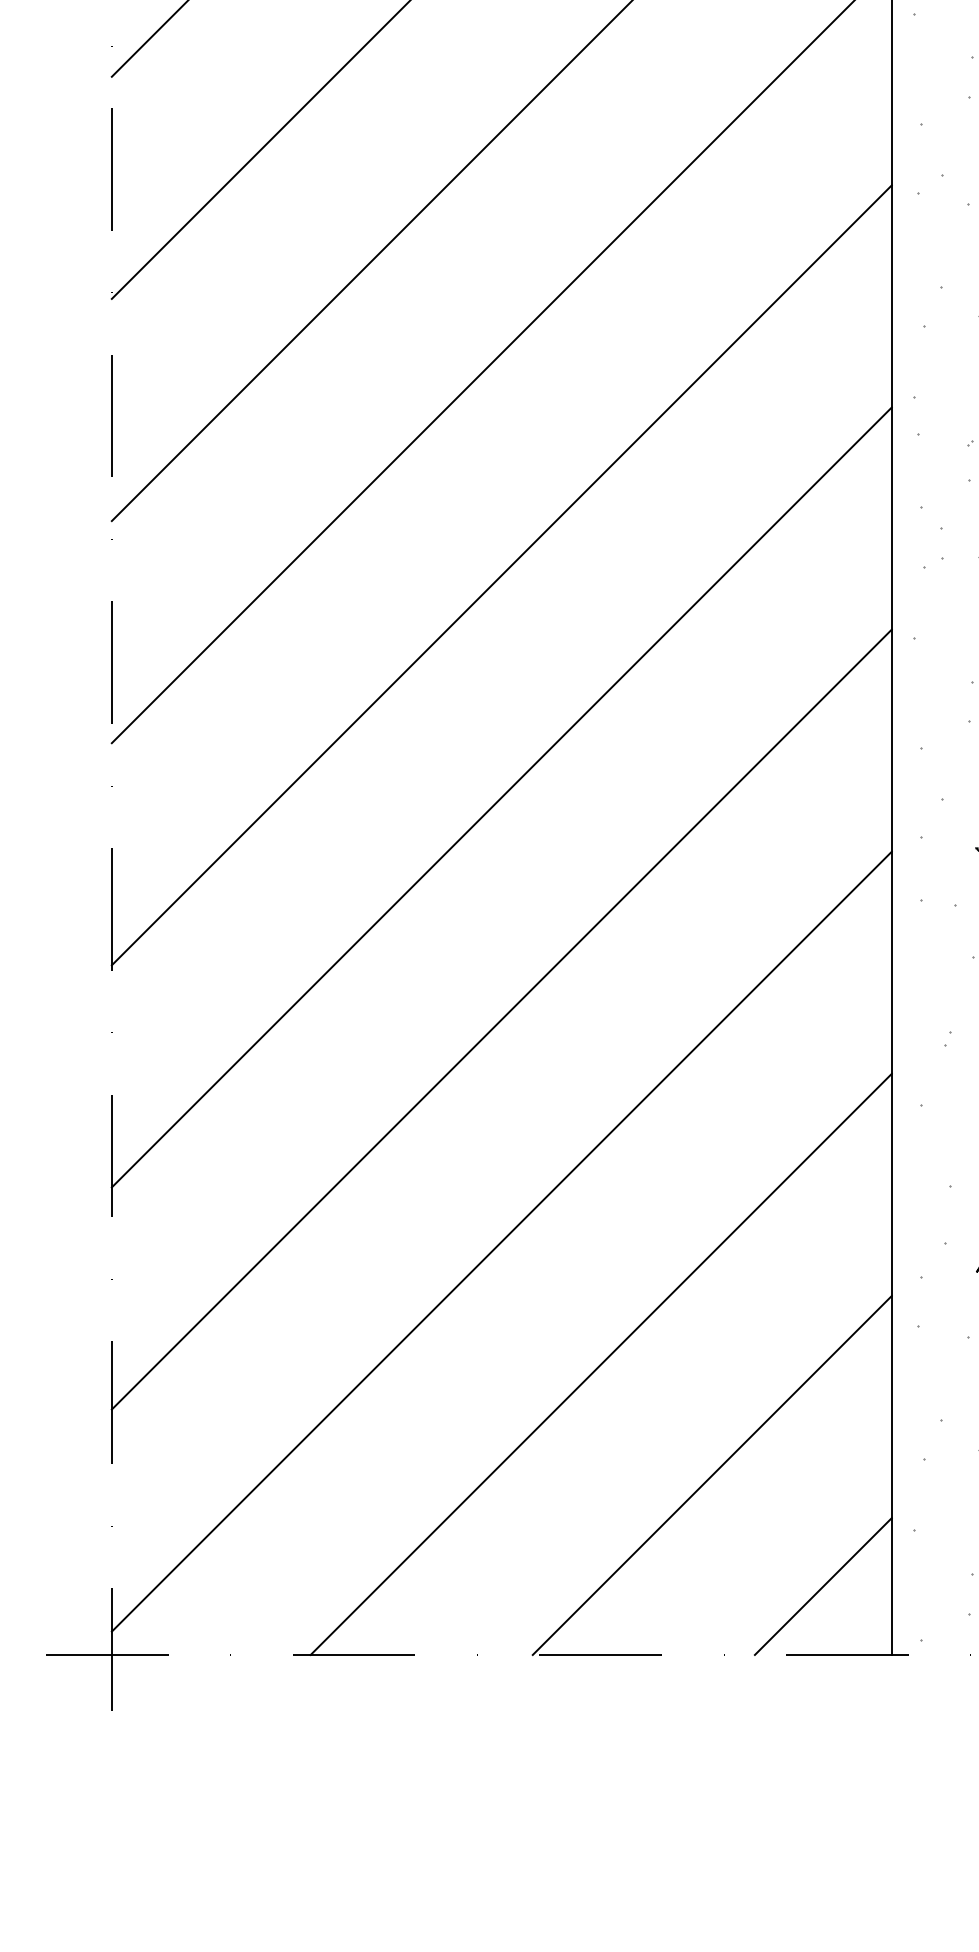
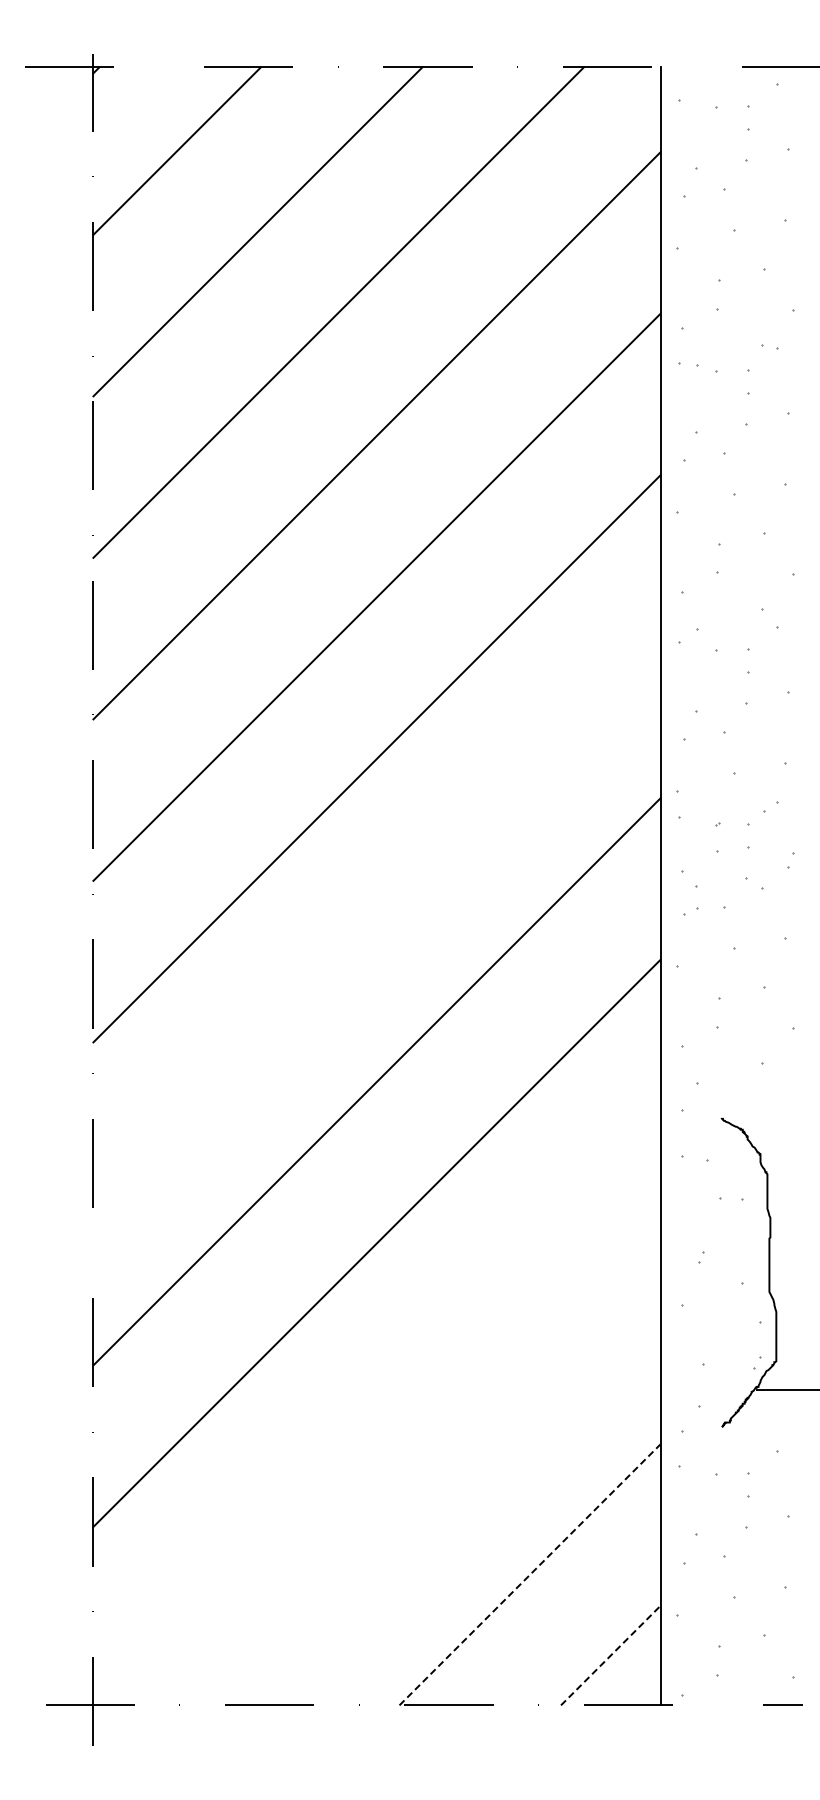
line: (501, 574) -> (376, 919), removed
line: (501, 1241) -> (376, 1404), removed
line: (600, 1363) -> (448, 1493), removed
line: (712, 1474) -> (530, 1574), solid -> dashed
line: (824, 1586) -> (611, 1655), solid -> dashed

